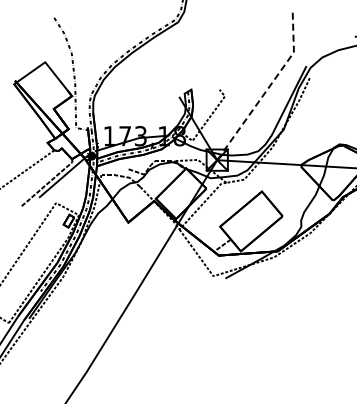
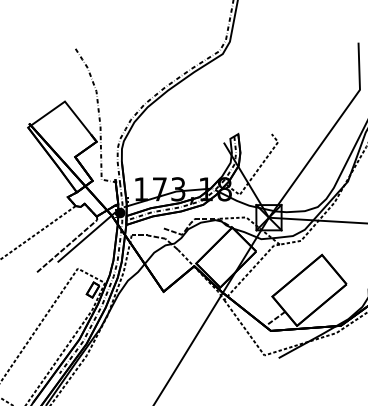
line: (267, 89) -> (328, 133), dashed -> solid

